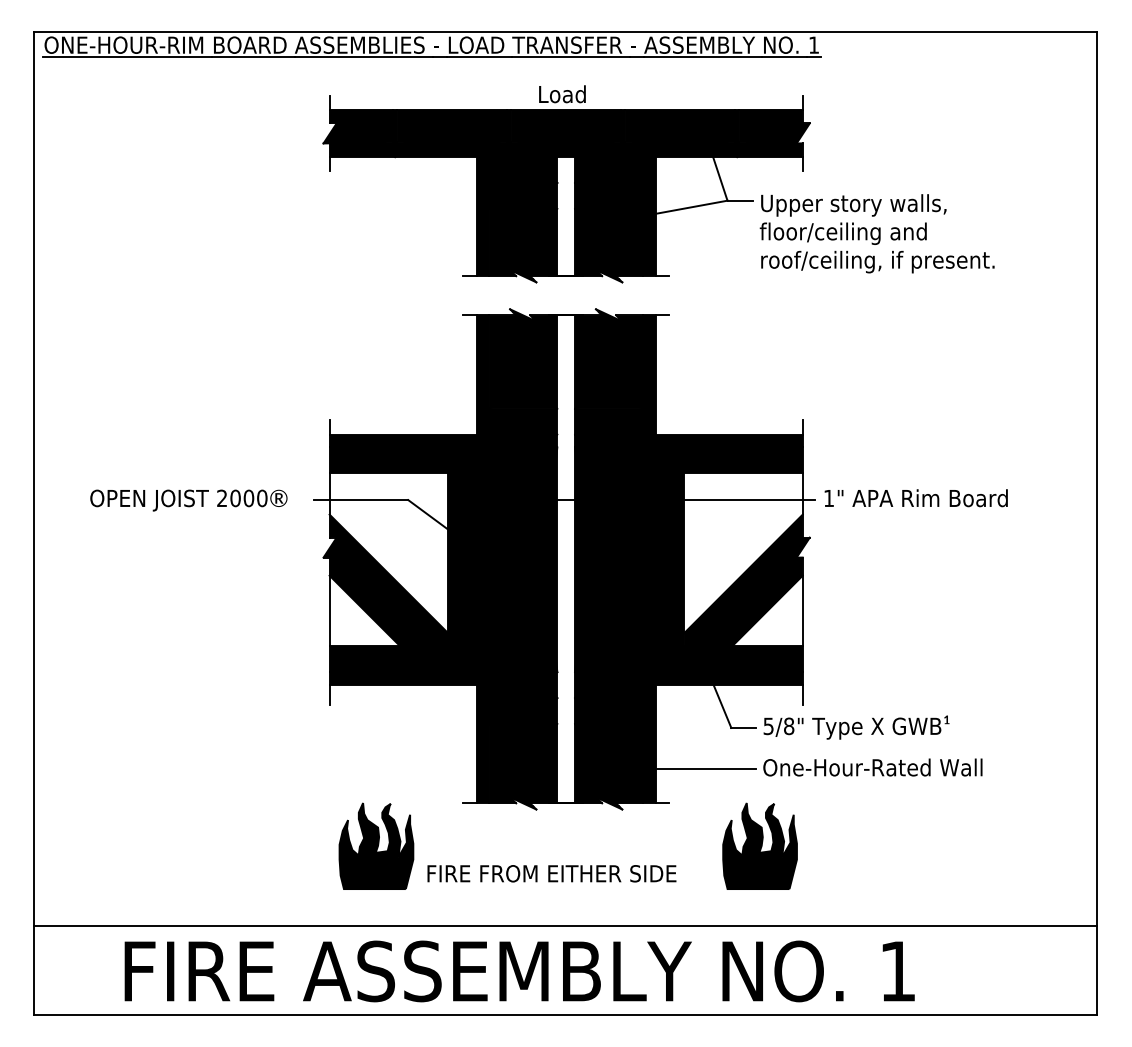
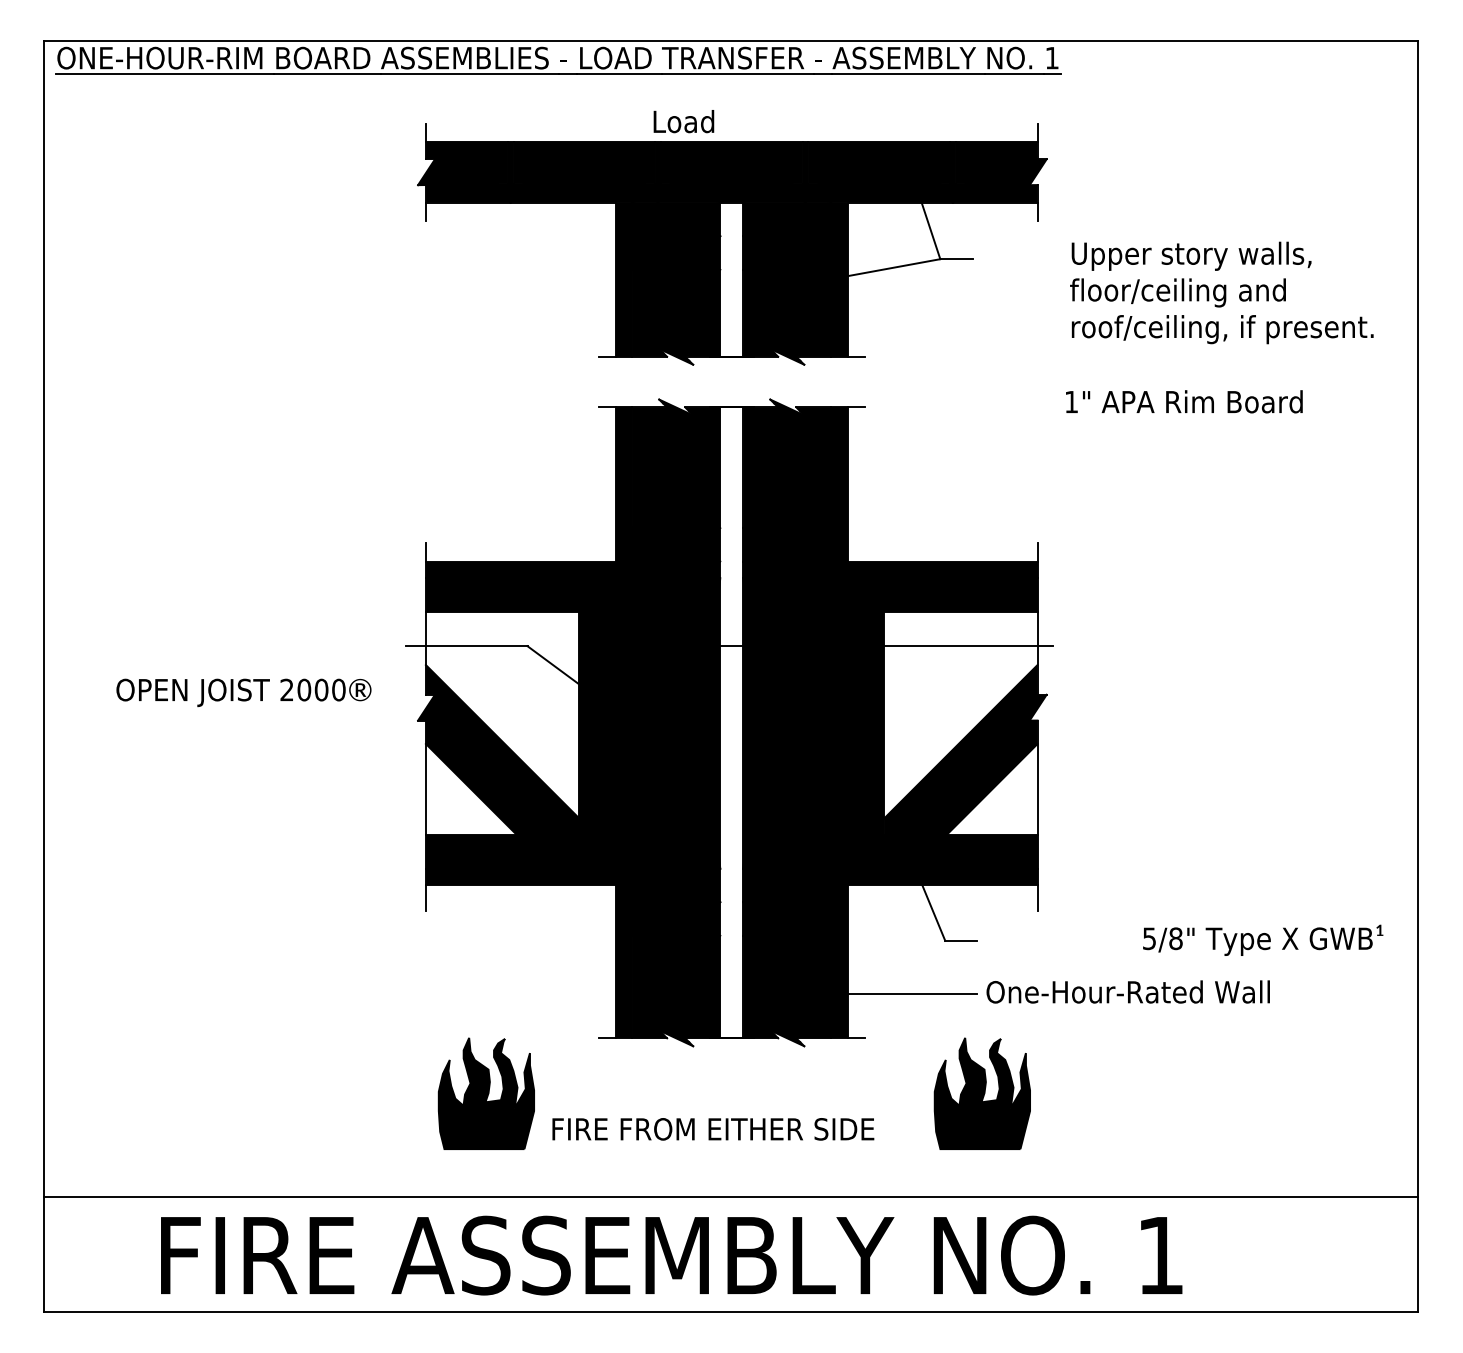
text: (562, 94) -> (683, 121), moved
text: (876, 233) -> (1221, 292), moved
text: (916, 497) -> (1184, 401), moved
text: (188, 500) -> (243, 692), moved
text: (856, 726) -> (1263, 939), moved

